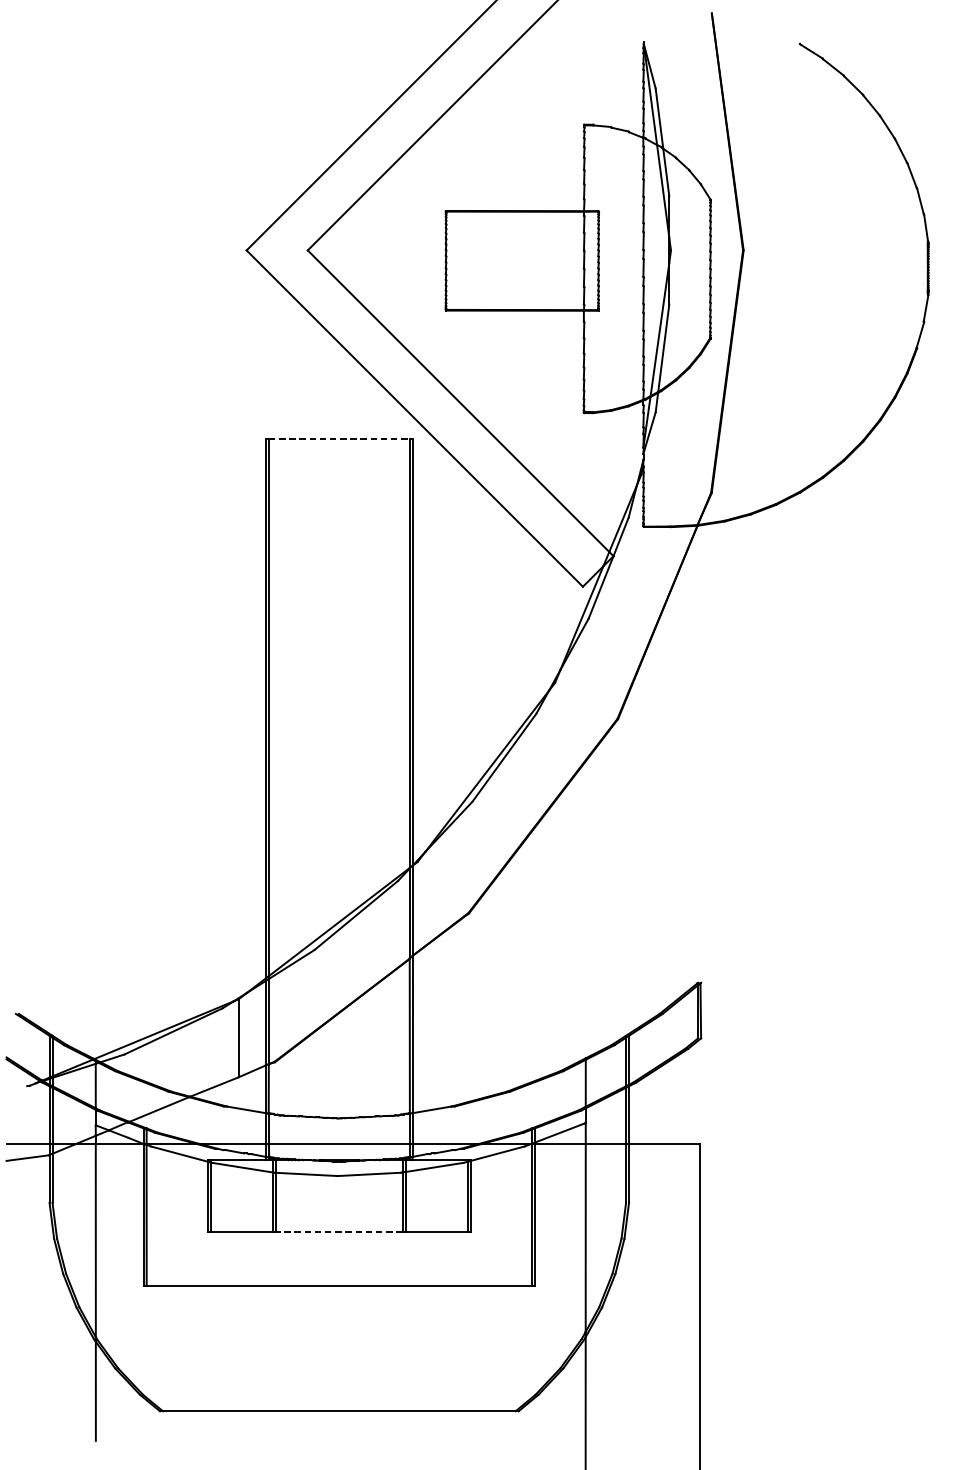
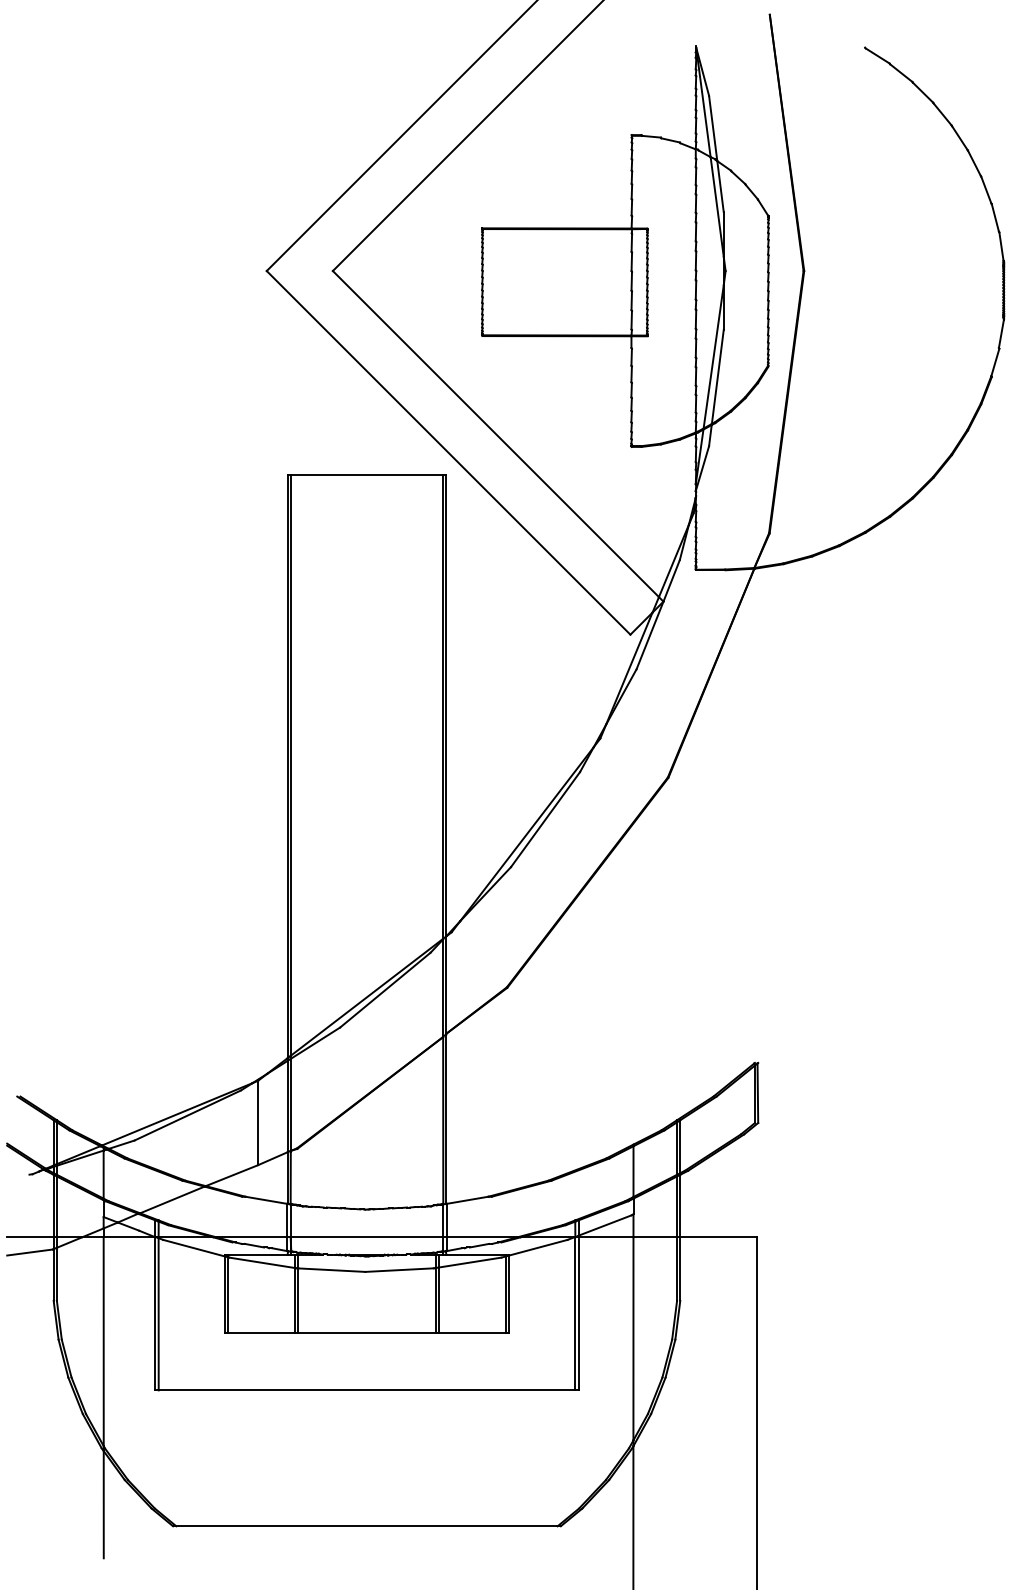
line: (339, 439) -> (367, 475), dashed -> solid
line: (338, 1232) -> (366, 1332), dashed -> solid

